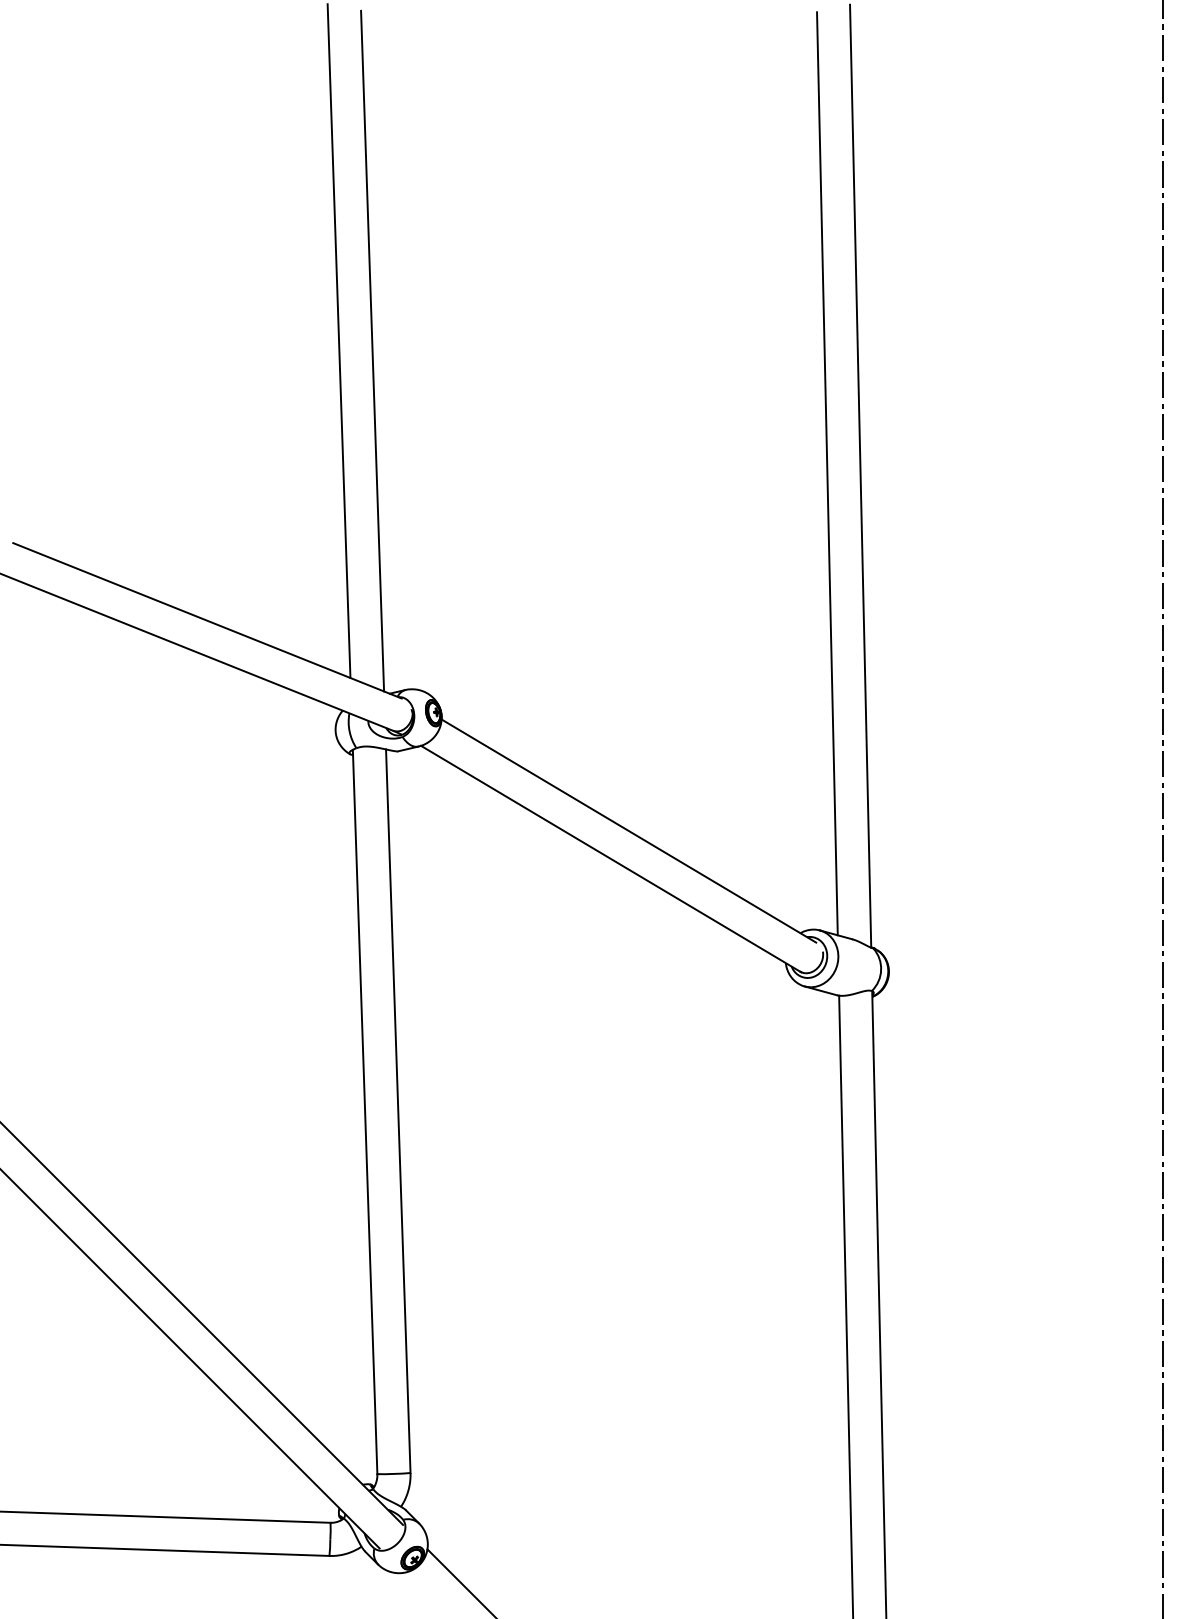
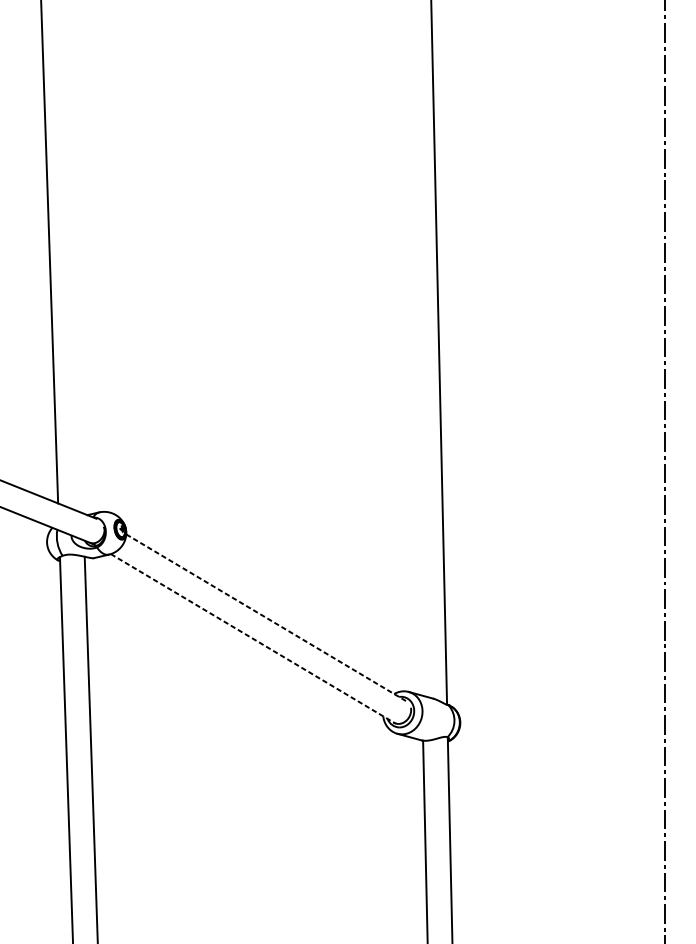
line: (372, 350) -> (74, 258), removed
line: (827, 473) -> (414, 350), removed
line: (628, 830) -> (265, 617), solid -> dashed
line: (610, 858) -> (252, 638), solid -> dashed

